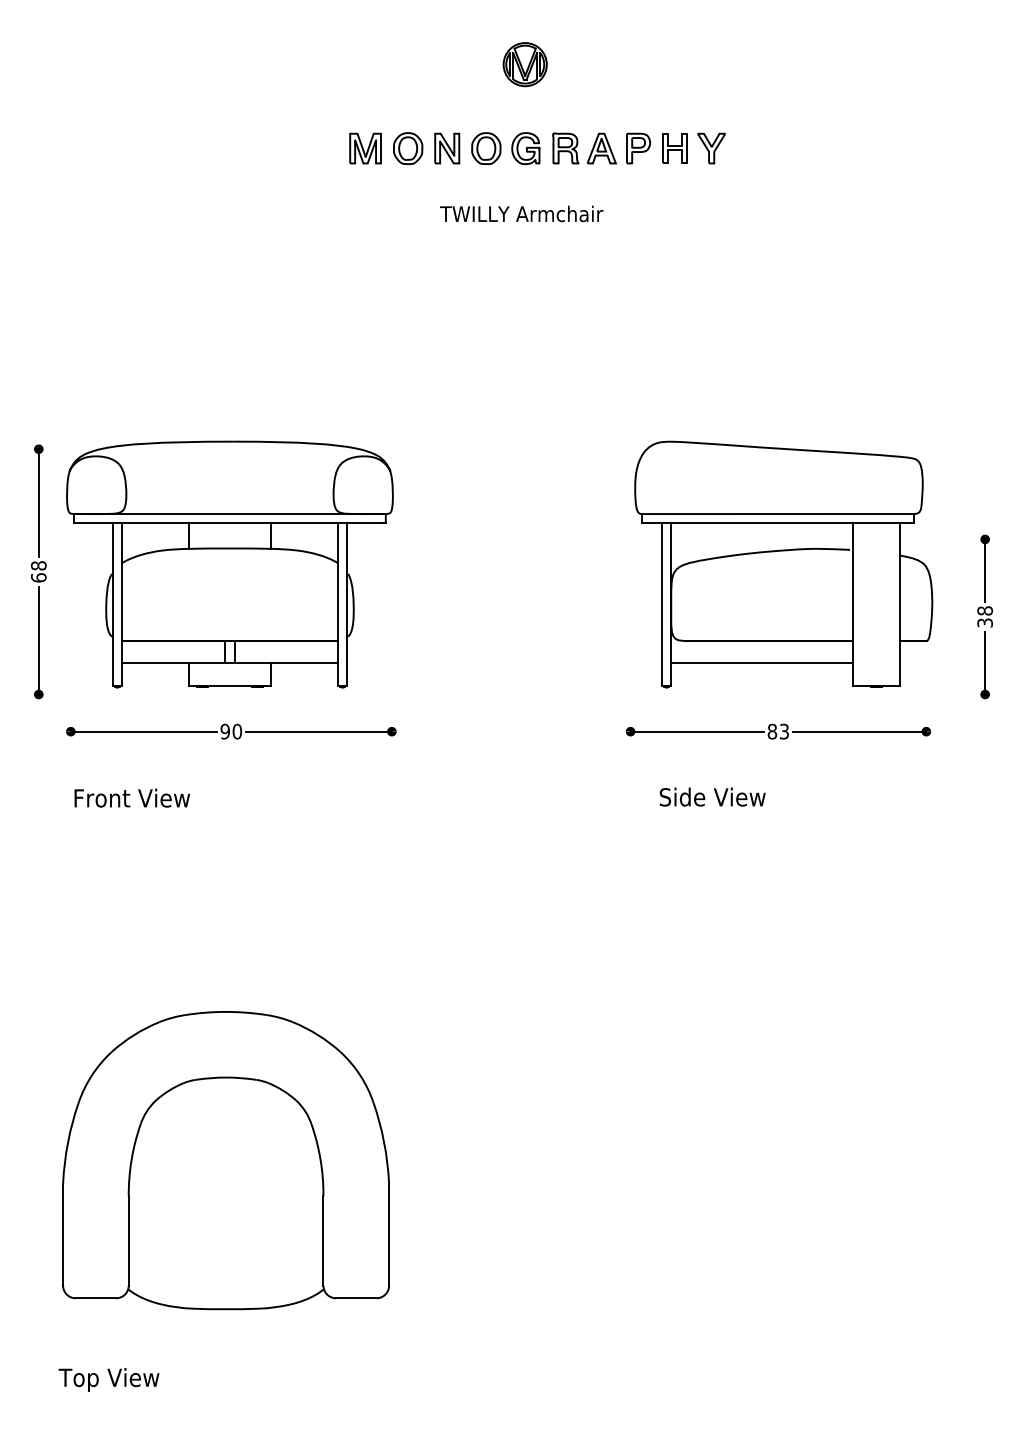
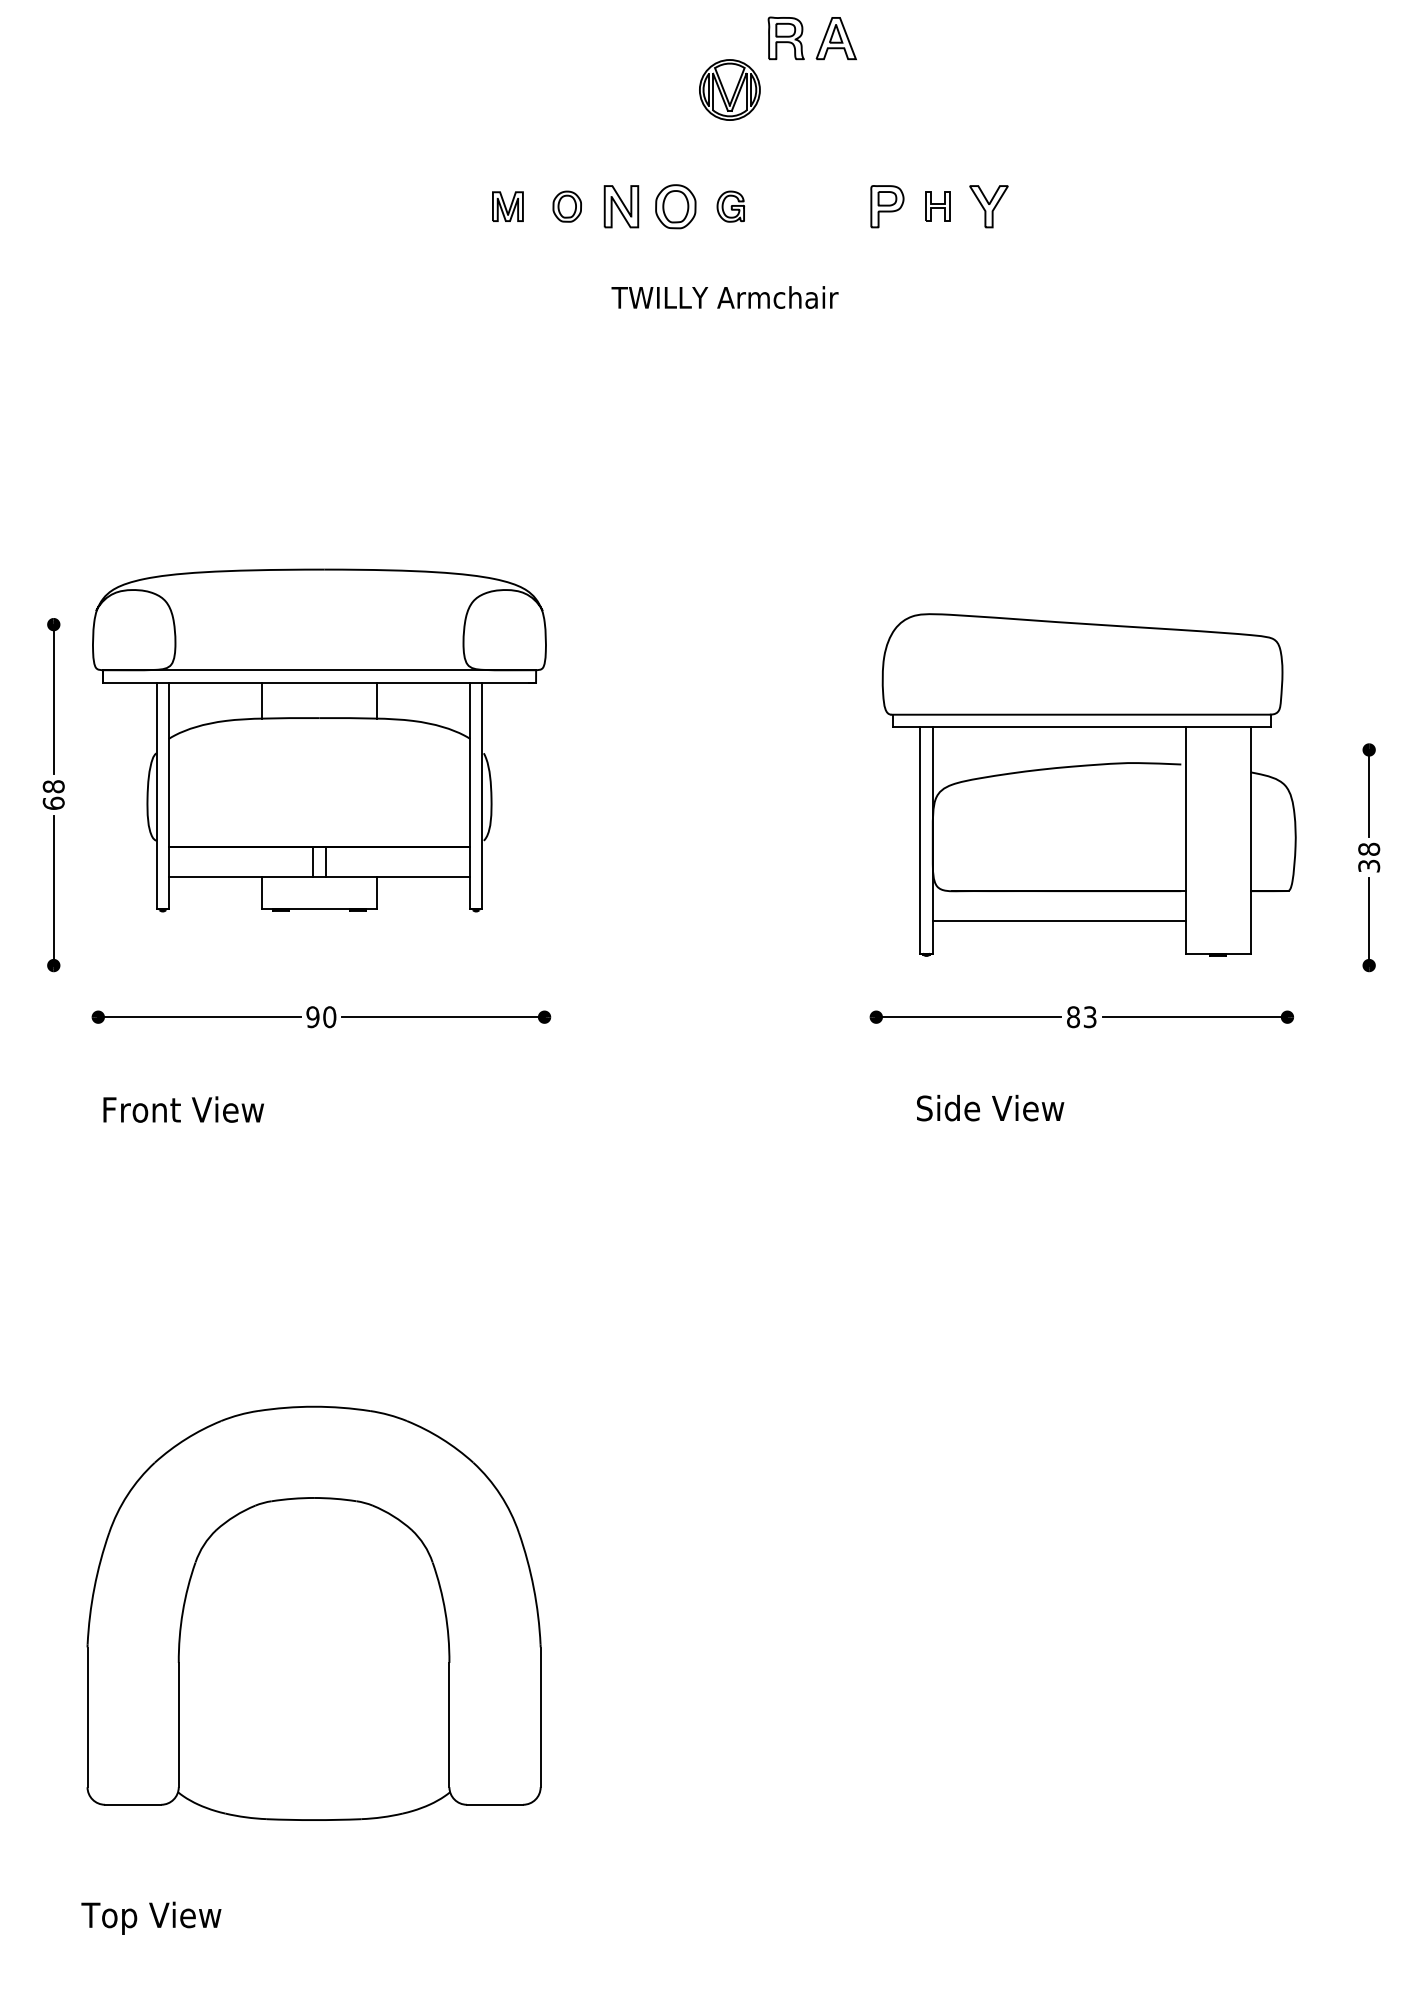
part: (365, 148) -> (507, 206), size x0.7
part: (408, 148) -> (567, 206), size x0.7
part: (525, 148) -> (730, 206), size x0.7
part: (674, 148) -> (937, 206), size x0.7
part: (591, 149) -> (822, 39), moved
part: (229, 564) -> (318, 740), moved

